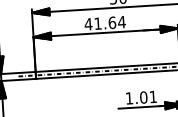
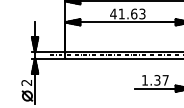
text: (121, 21) -> (142, 13), 41.64 -> 41.63
text: (148, 97) -> (161, 80), 1.01 -> 1.37

